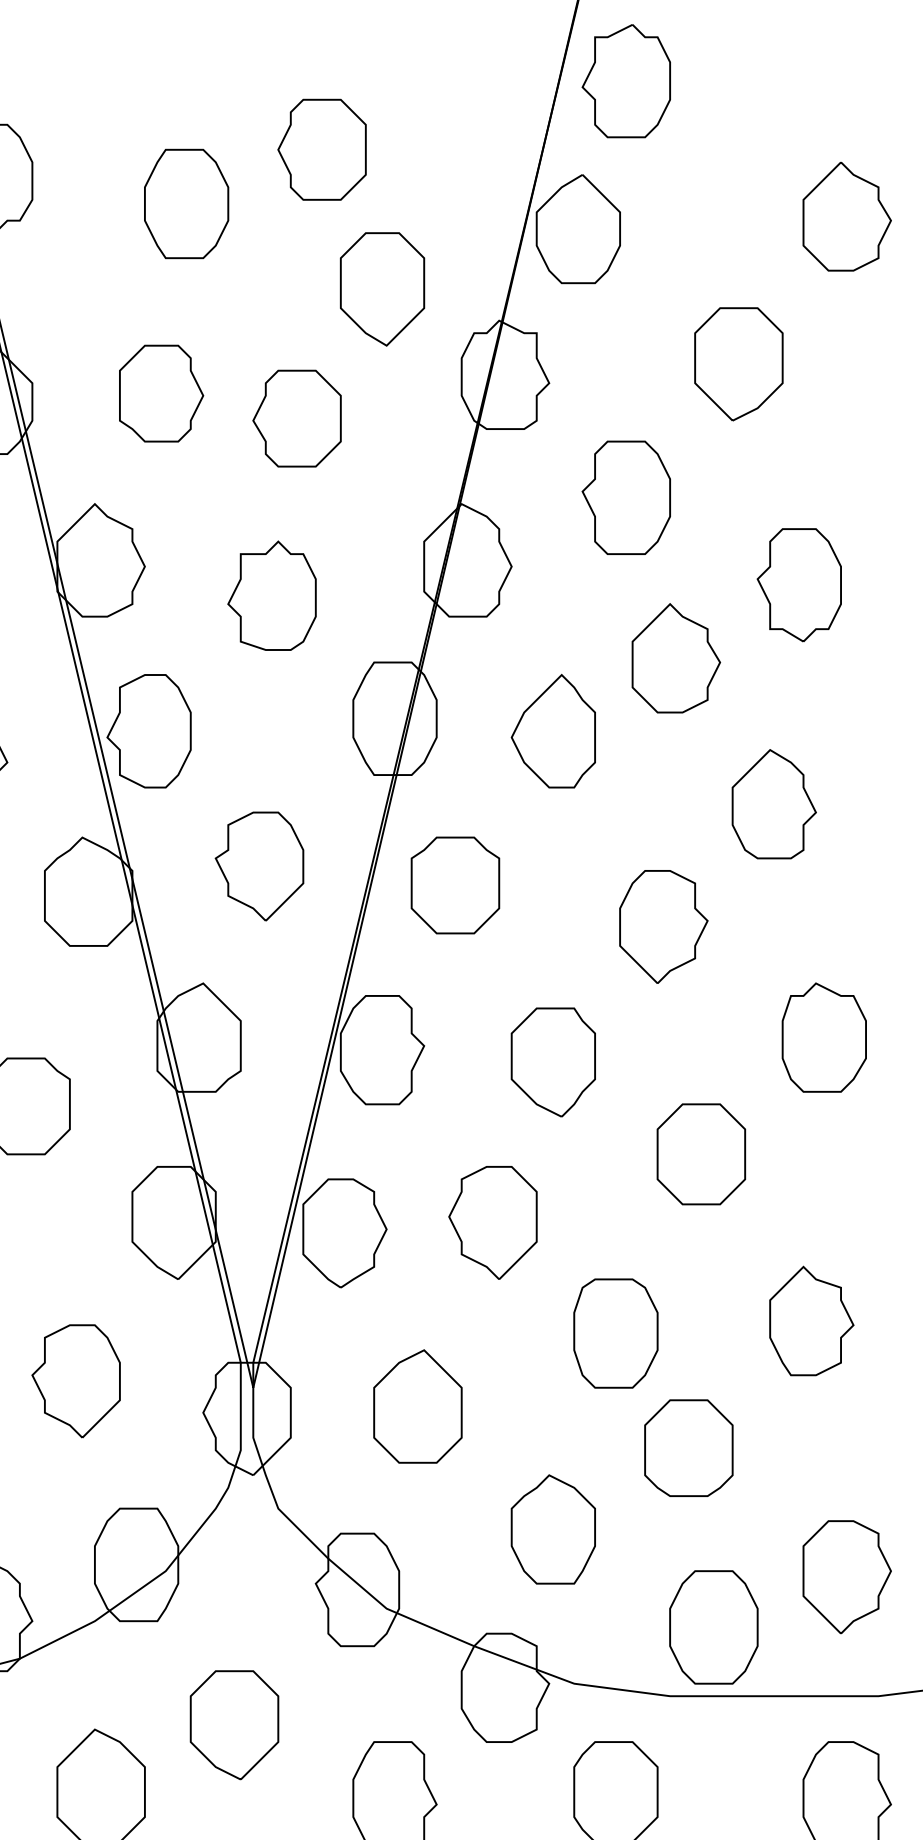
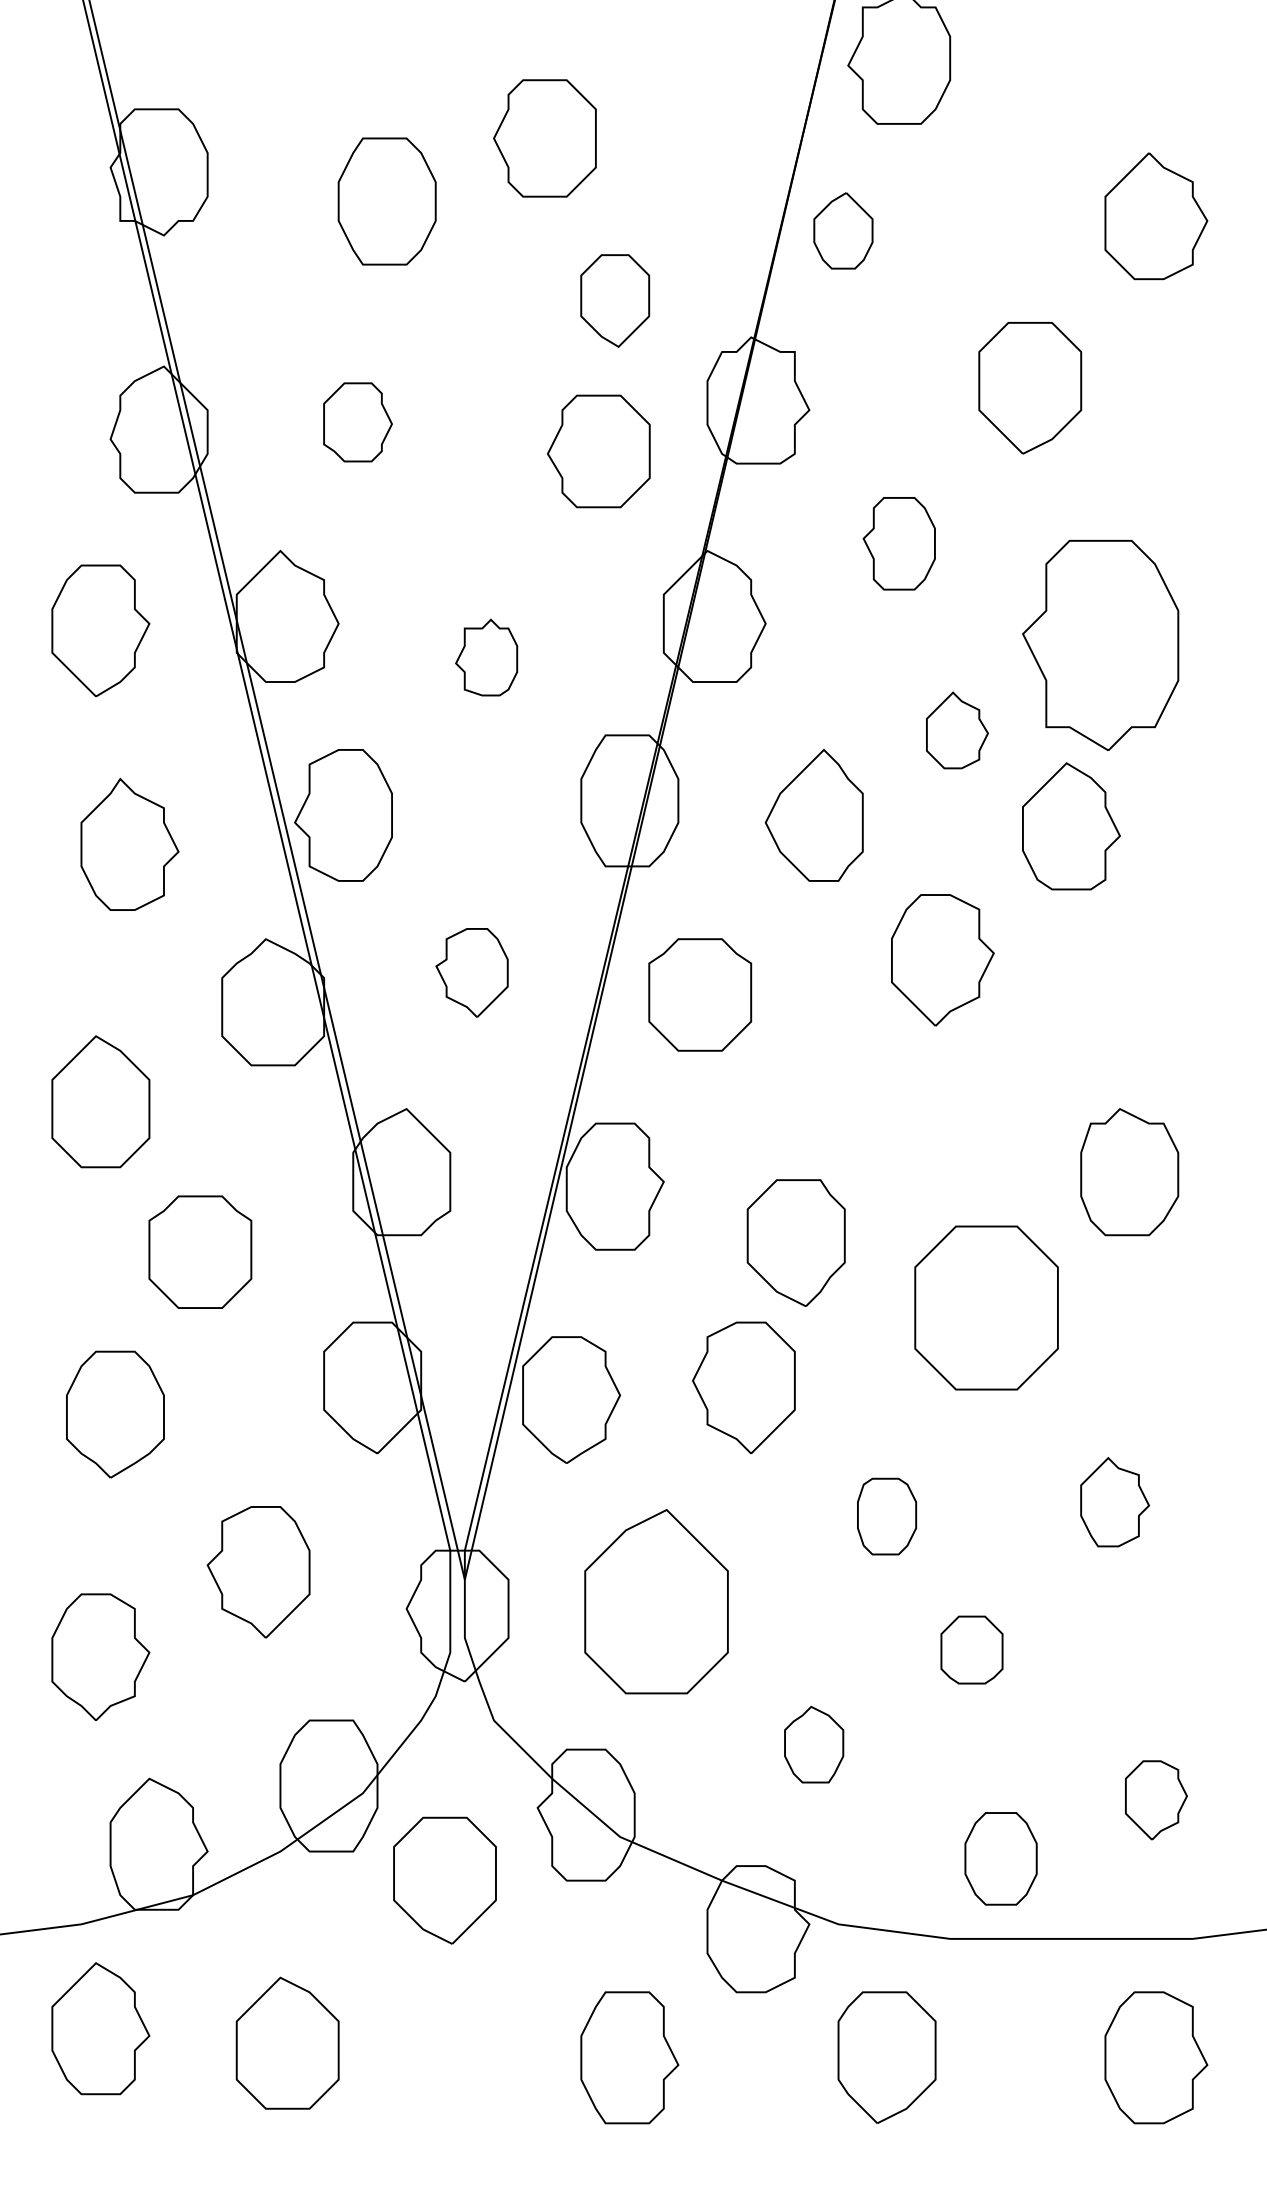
part: (578, 228) -> (843, 230), size x0.6
part: (381, 288) -> (614, 300), size x0.7
part: (161, 393) -> (357, 422), size x0.7
part: (296, 418) -> (598, 451), moved
part: (626, 497) -> (899, 543), size x0.7
part: (799, 585) -> (1100, 645), size x1.6
part: (271, 595) -> (486, 657), size x0.6
part: (676, 658) -> (957, 730), size x0.6
part: (774, 804) -> (1071, 826), moved
part: (259, 866) -> (471, 972), size x0.7
part: (663, 927) -> (942, 960), moved
part: (552, 1062) -> (795, 1242), moved
part: (701, 1153) -> (986, 1307), size x1.4
part: (811, 1321) -> (1114, 1502), size x0.7
part: (615, 1333) -> (886, 1516), size x0.6
part: (417, 1406) -> (656, 1601), size x1.4
part: (688, 1447) -> (971, 1649), size x0.6
part: (552, 1529) -> (813, 1744), size x0.6
part: (847, 1577) -> (1156, 1800), size x0.6
part: (713, 1627) -> (1000, 1858), size x0.7
part: (234, 1725) -> (444, 1880), moved

